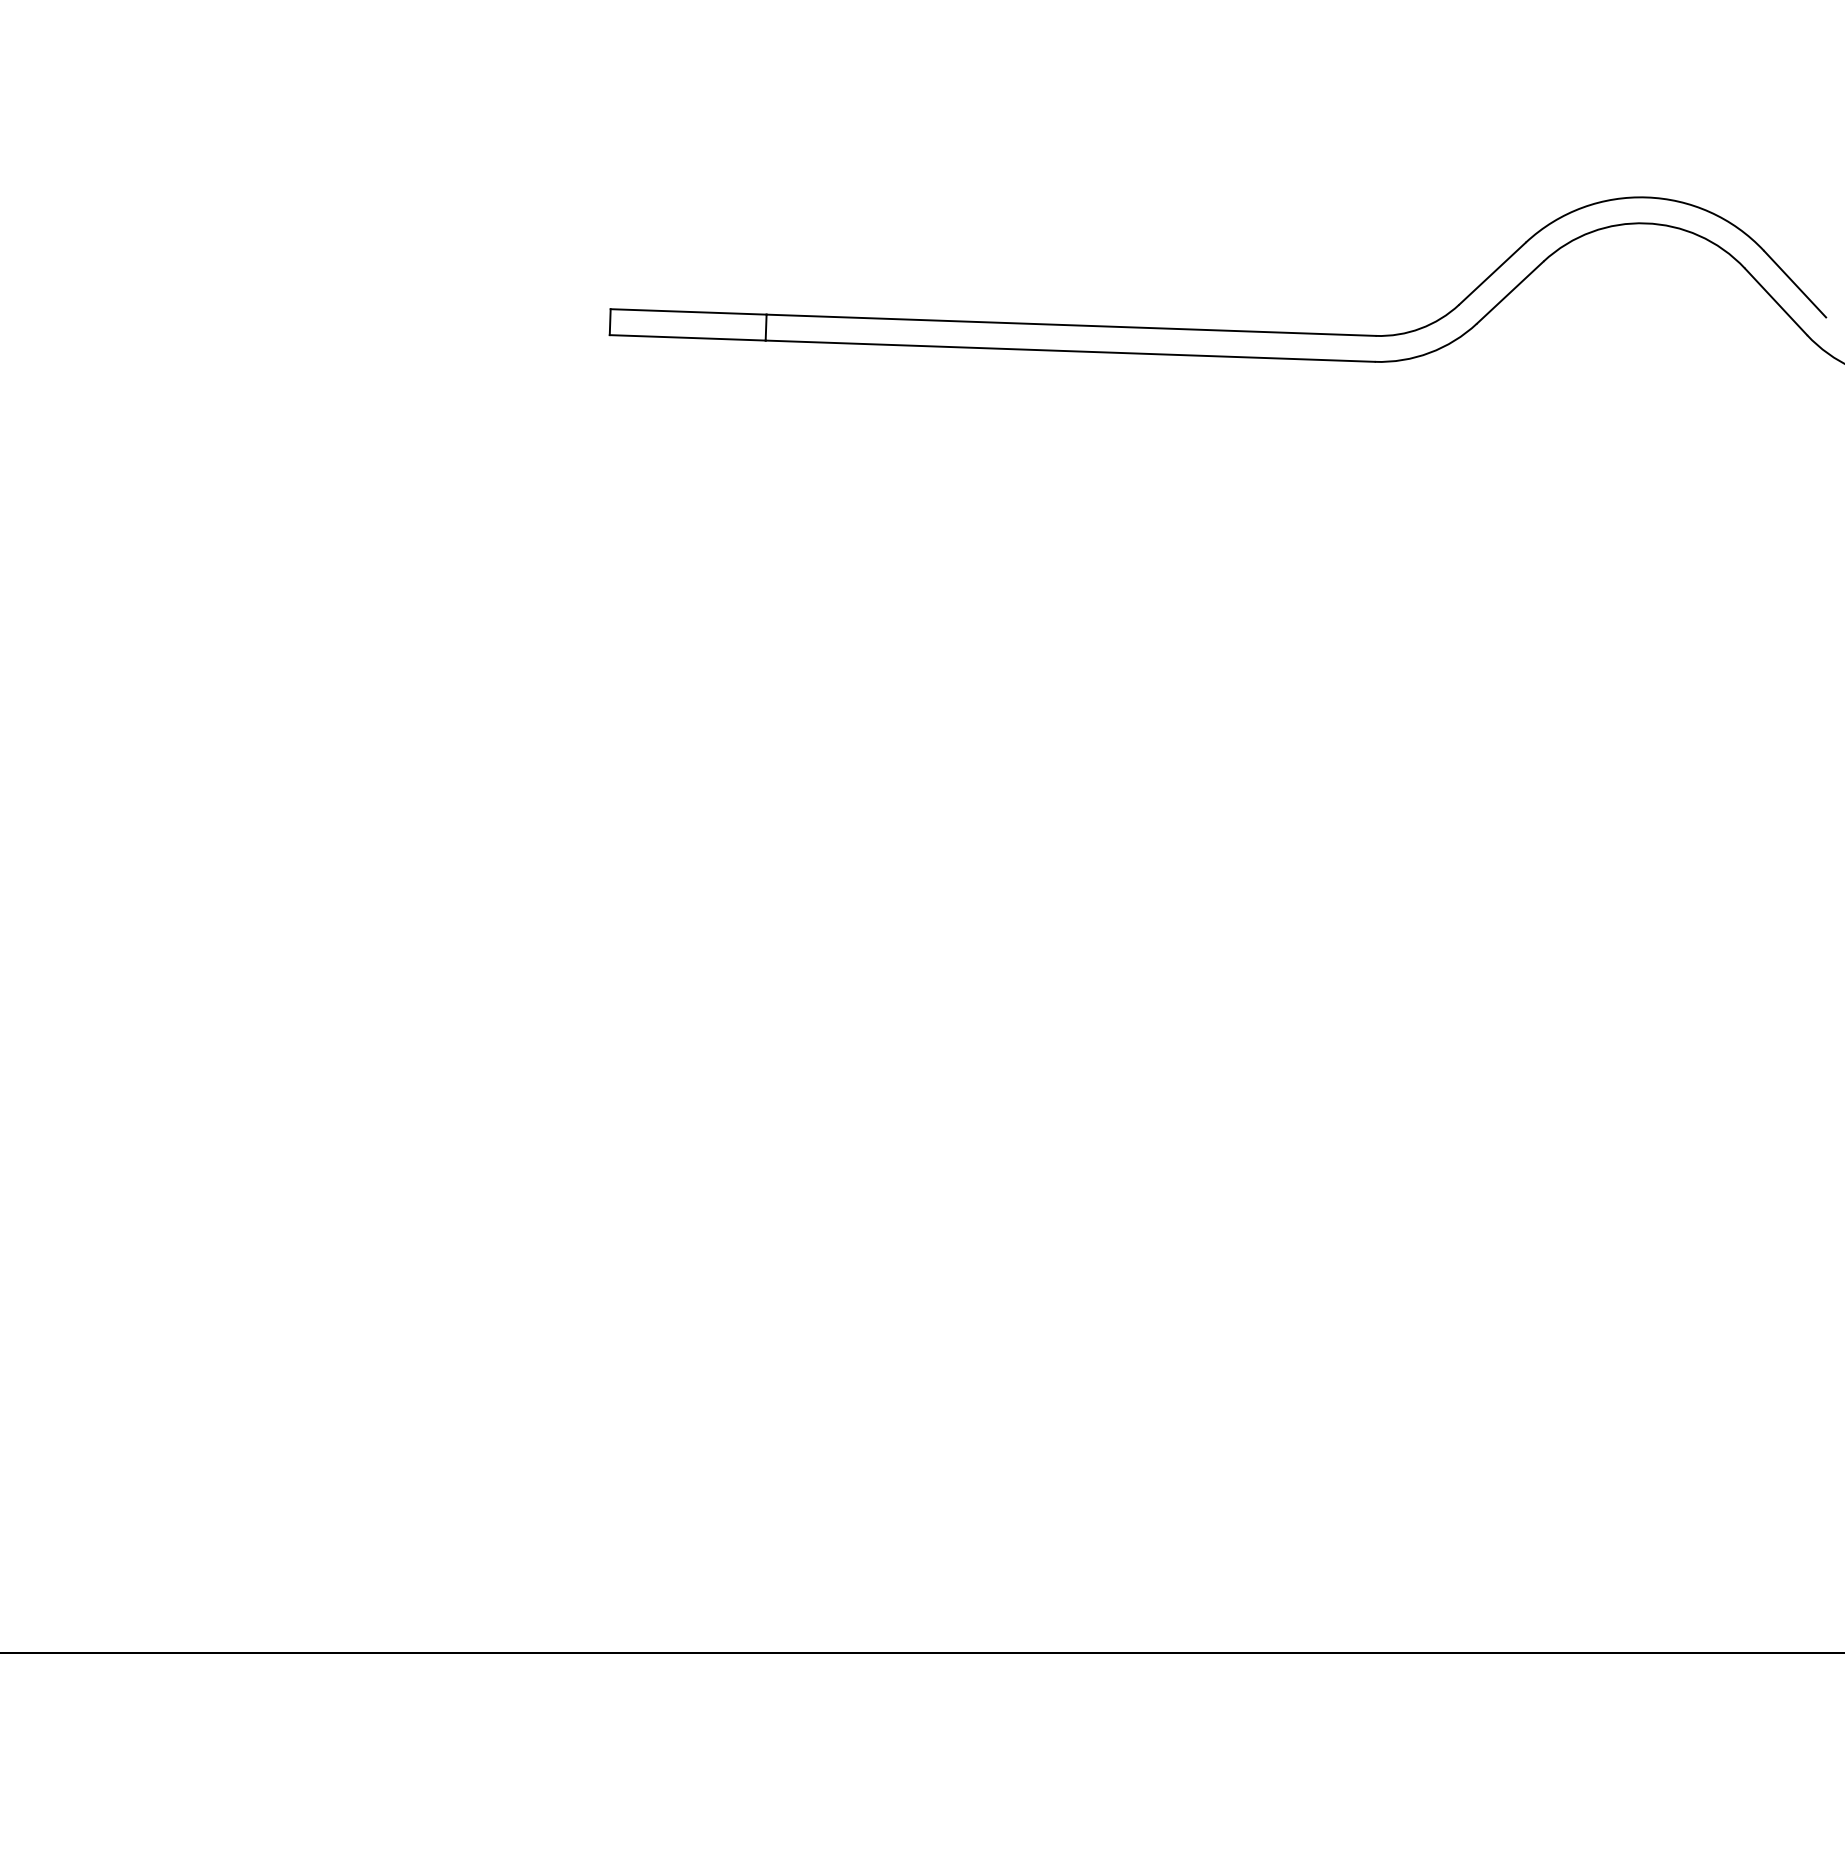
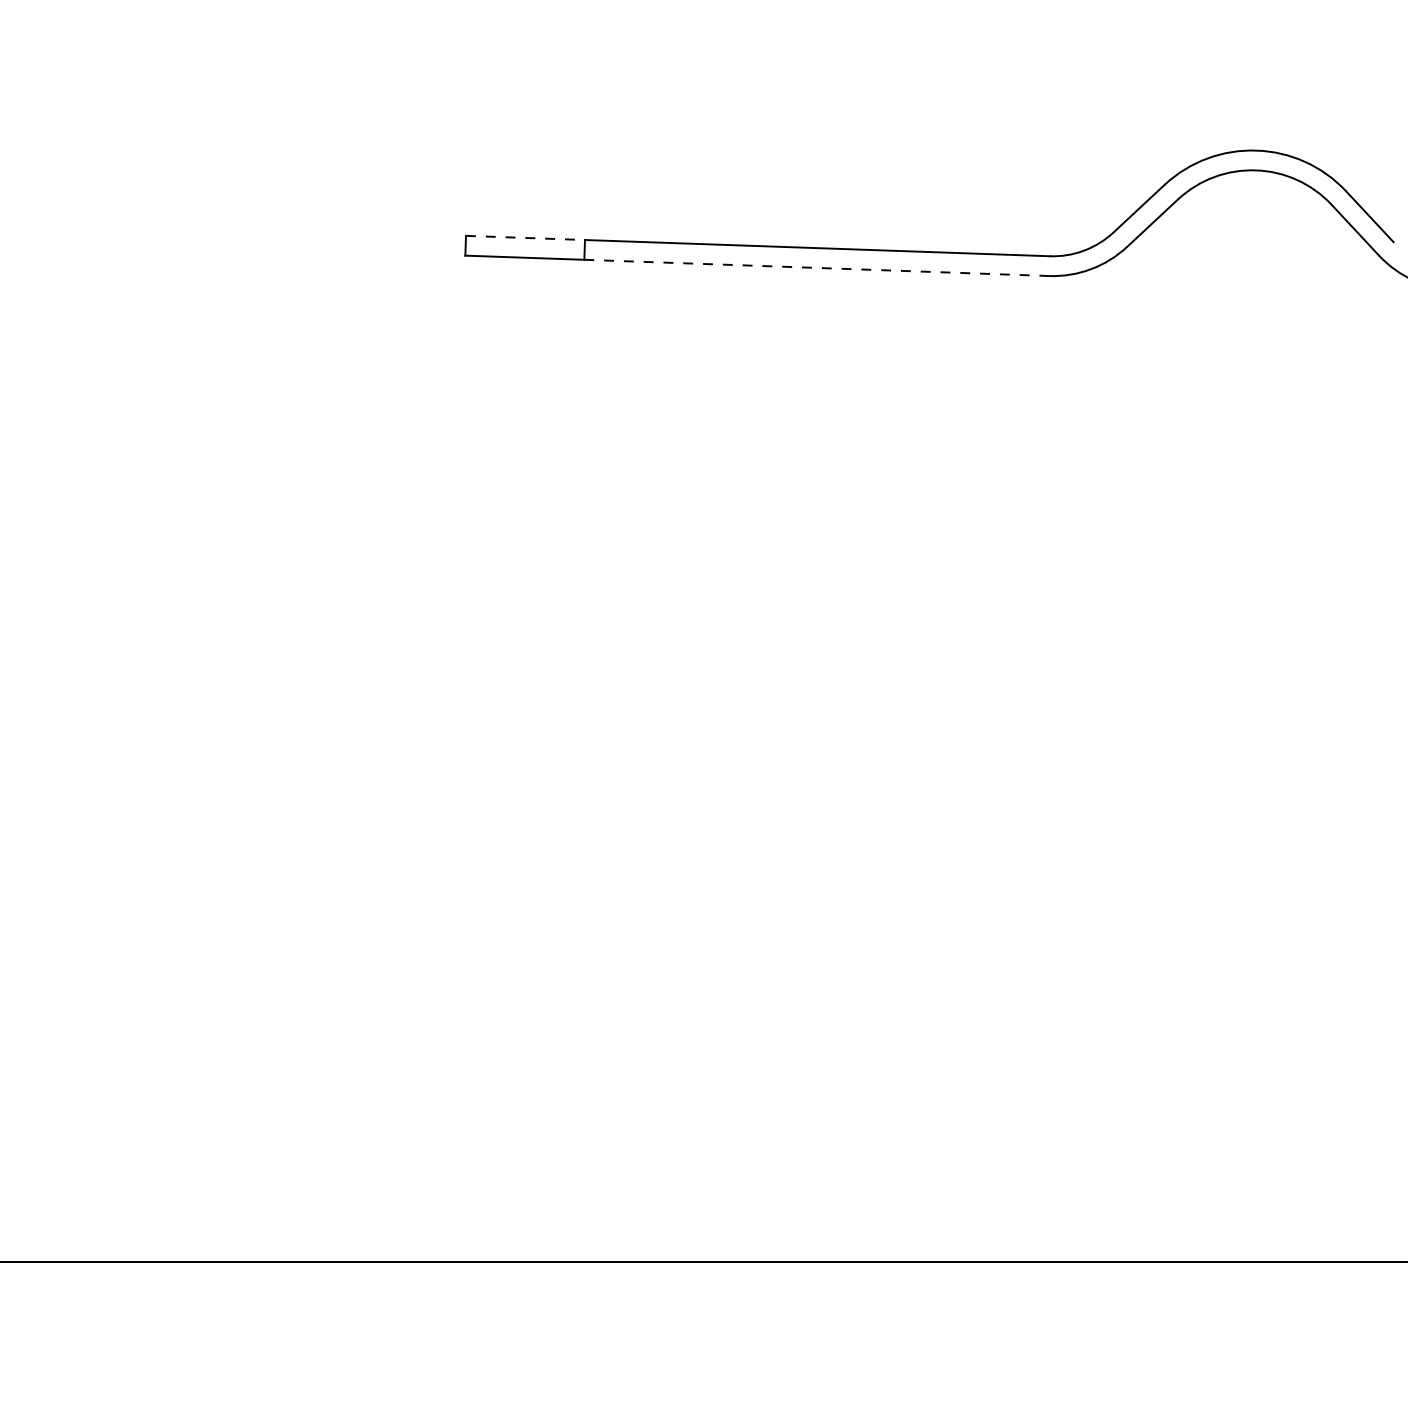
line: (688, 311) -> (525, 237), solid -> dashed
line: (1069, 350) -> (816, 267), solid -> dashed

